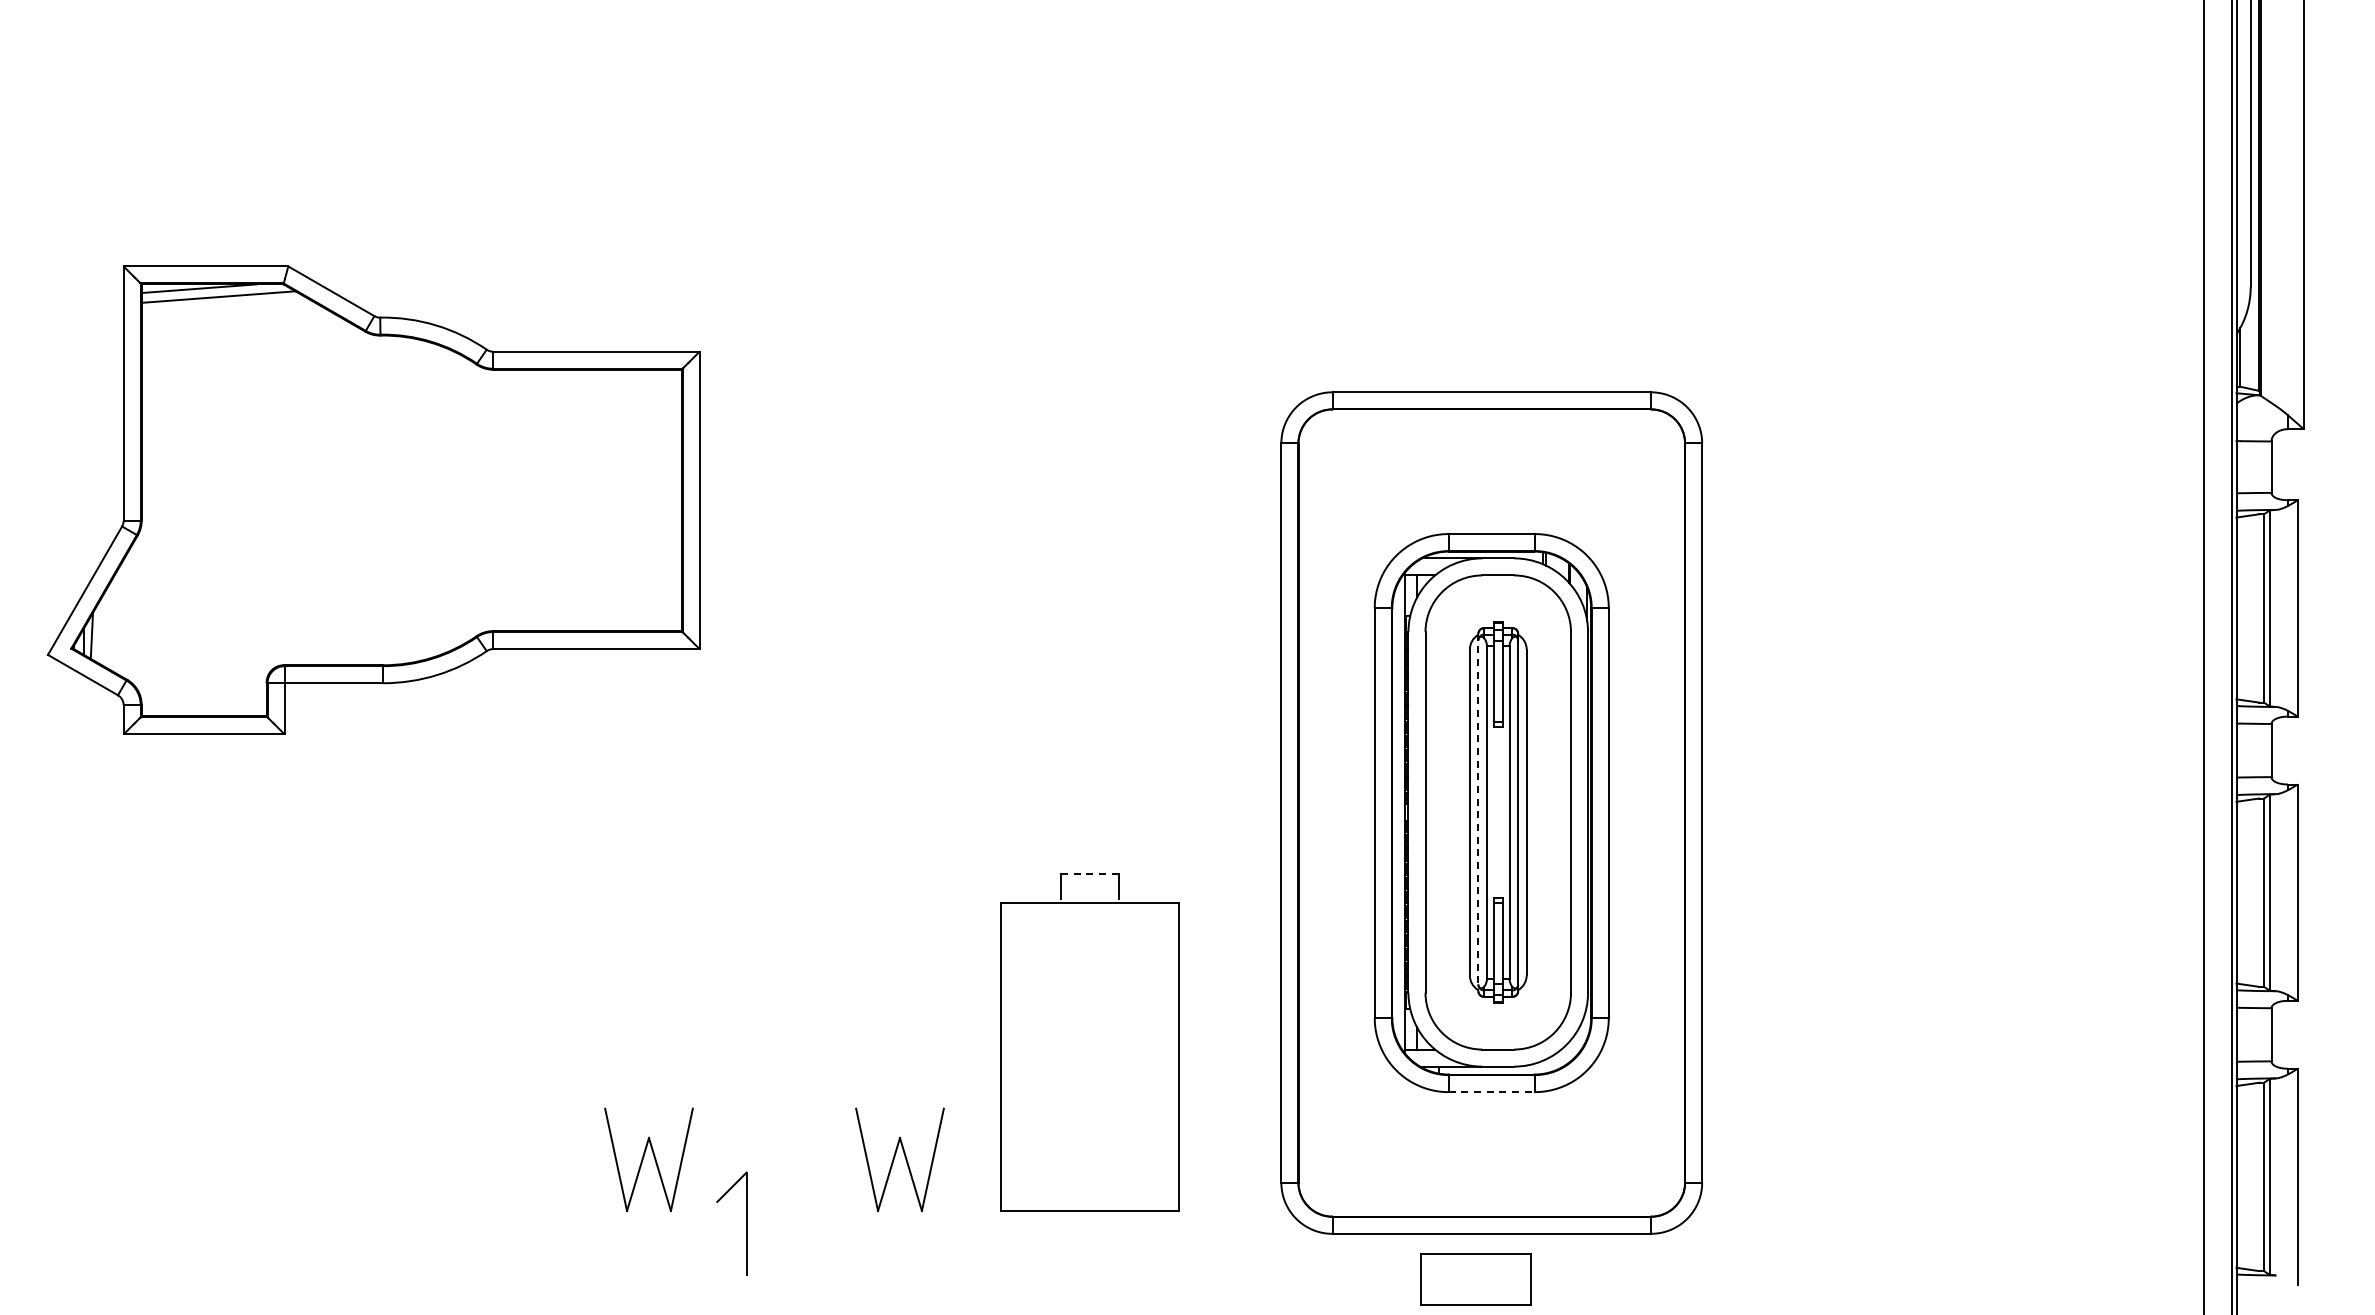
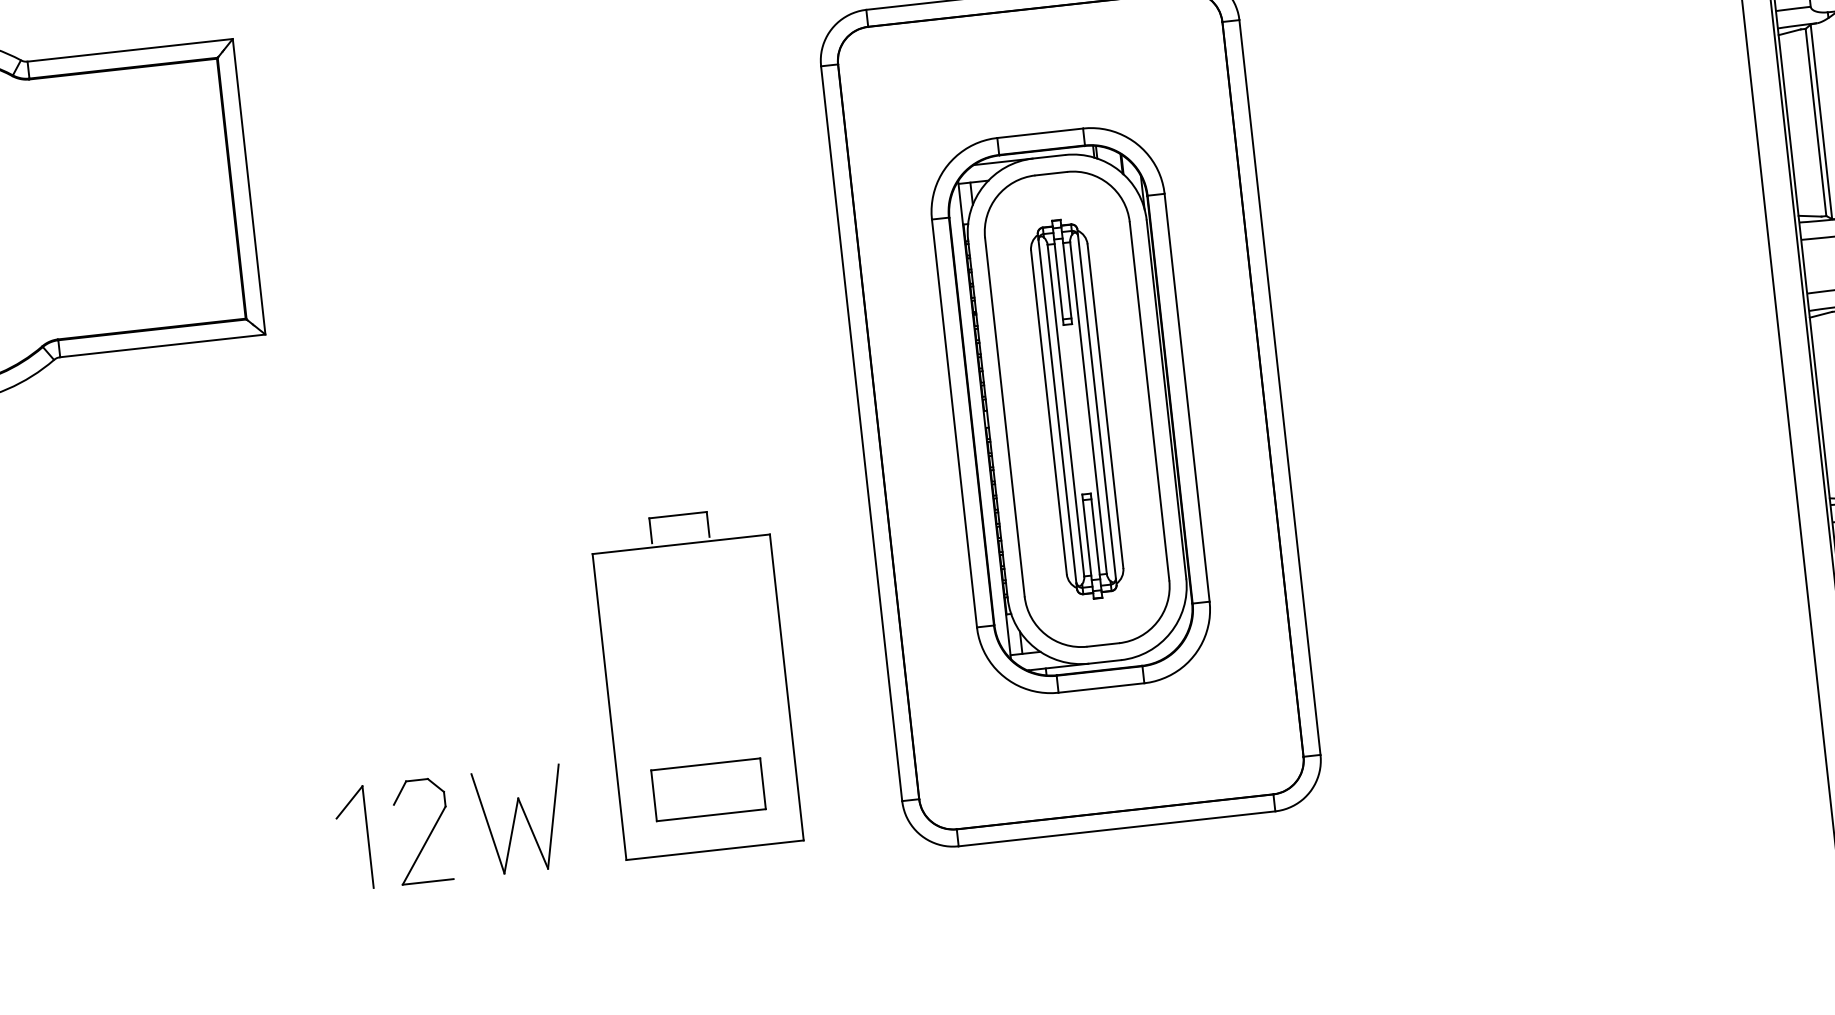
line: (1478, 812) -> (1057, 411), dashed -> solid
line: (1089, 873) -> (677, 514), dashed -> solid
line: (1492, 1092) -> (1102, 688), dashed -> solid
part: (648, 1159) -> (270, 847), removed
part: (807, 1163) -> (429, 834), added
part: (746, 1223) -> (368, 836), moved
part: (1475, 1279) -> (708, 790), moved

